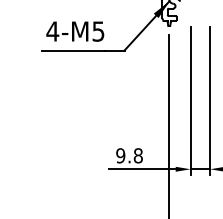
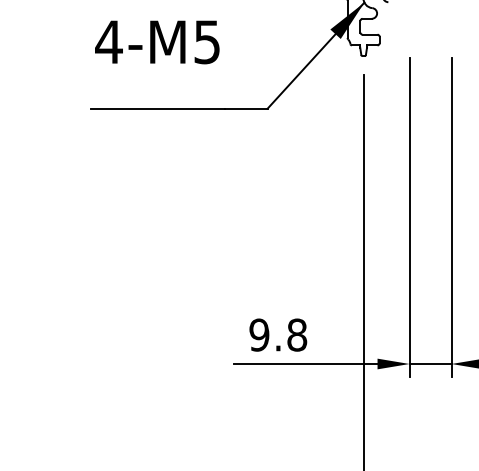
text: (75, 31) -> (157, 42), moved

